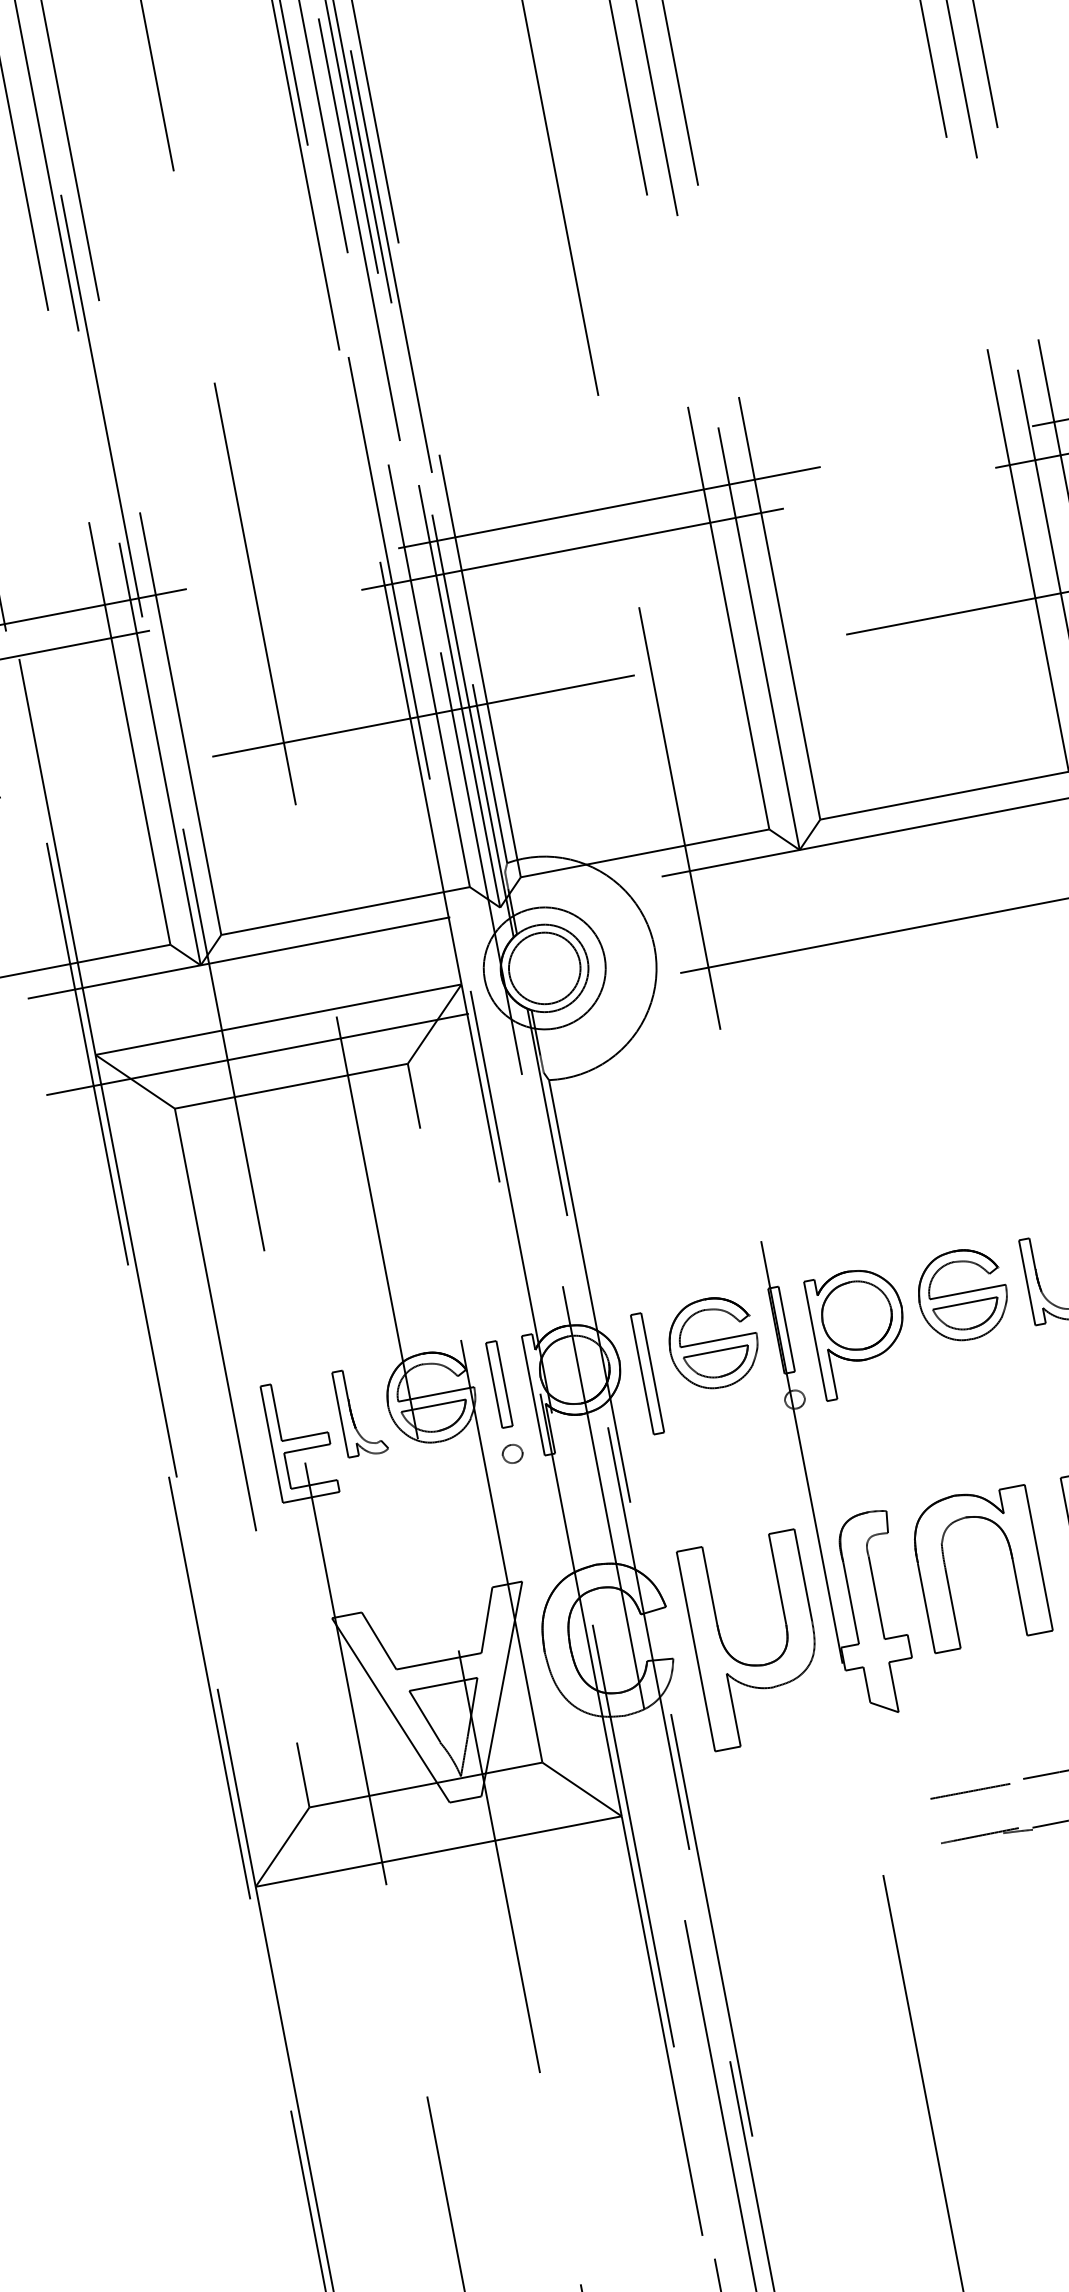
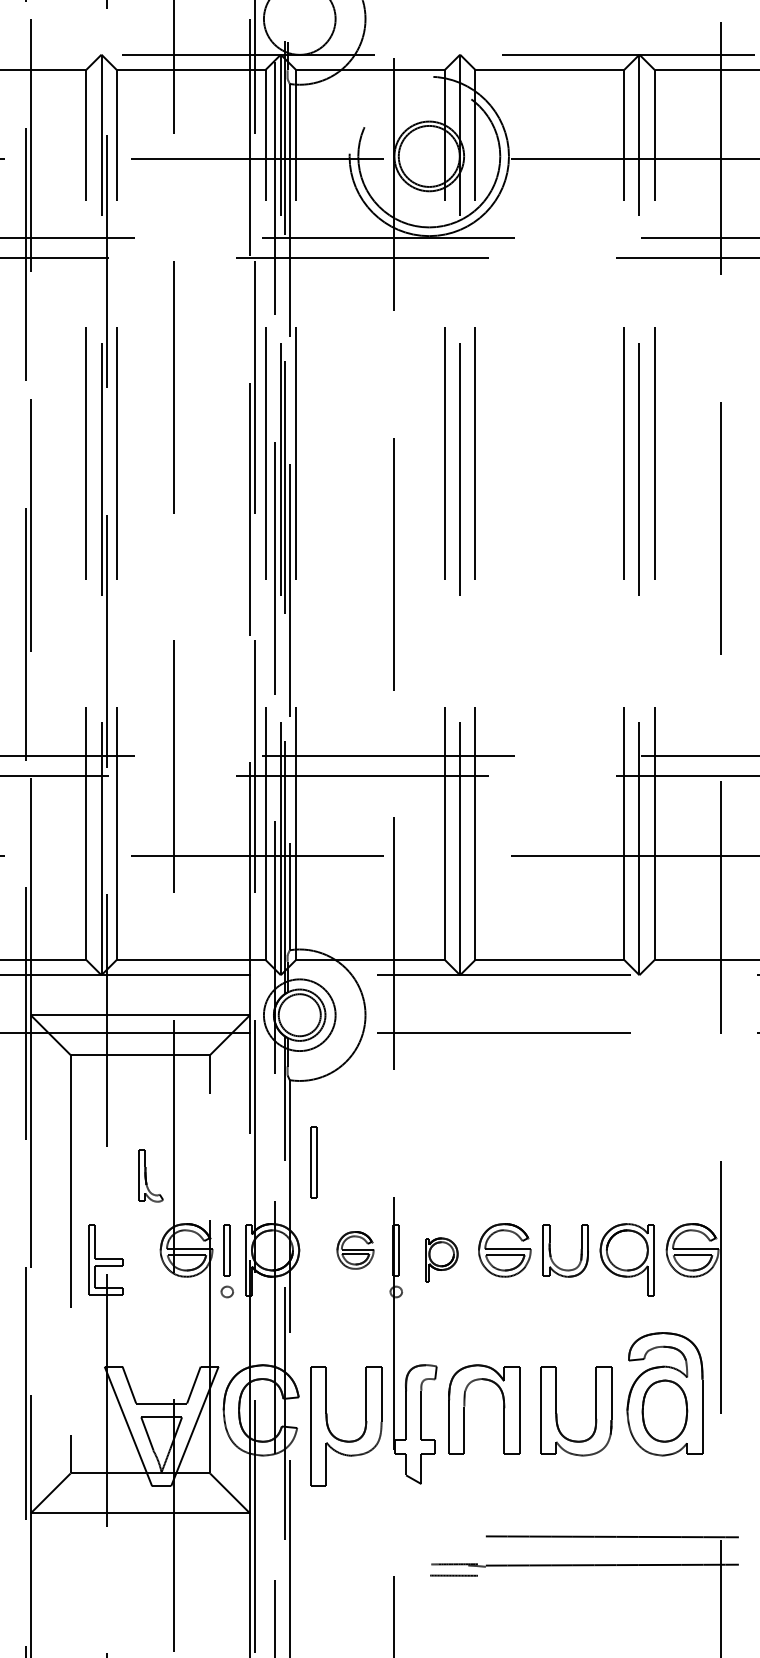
part: (859, 1330) -> (441, 1259), size x0.6
part: (713, 1343) -> (355, 1250), size x0.7
part: (646, 1373) -> (313, 1162), moved
part: (359, 1411) -> (150, 1175), moved
line: (969, 1791) -> (453, 1575), moved

